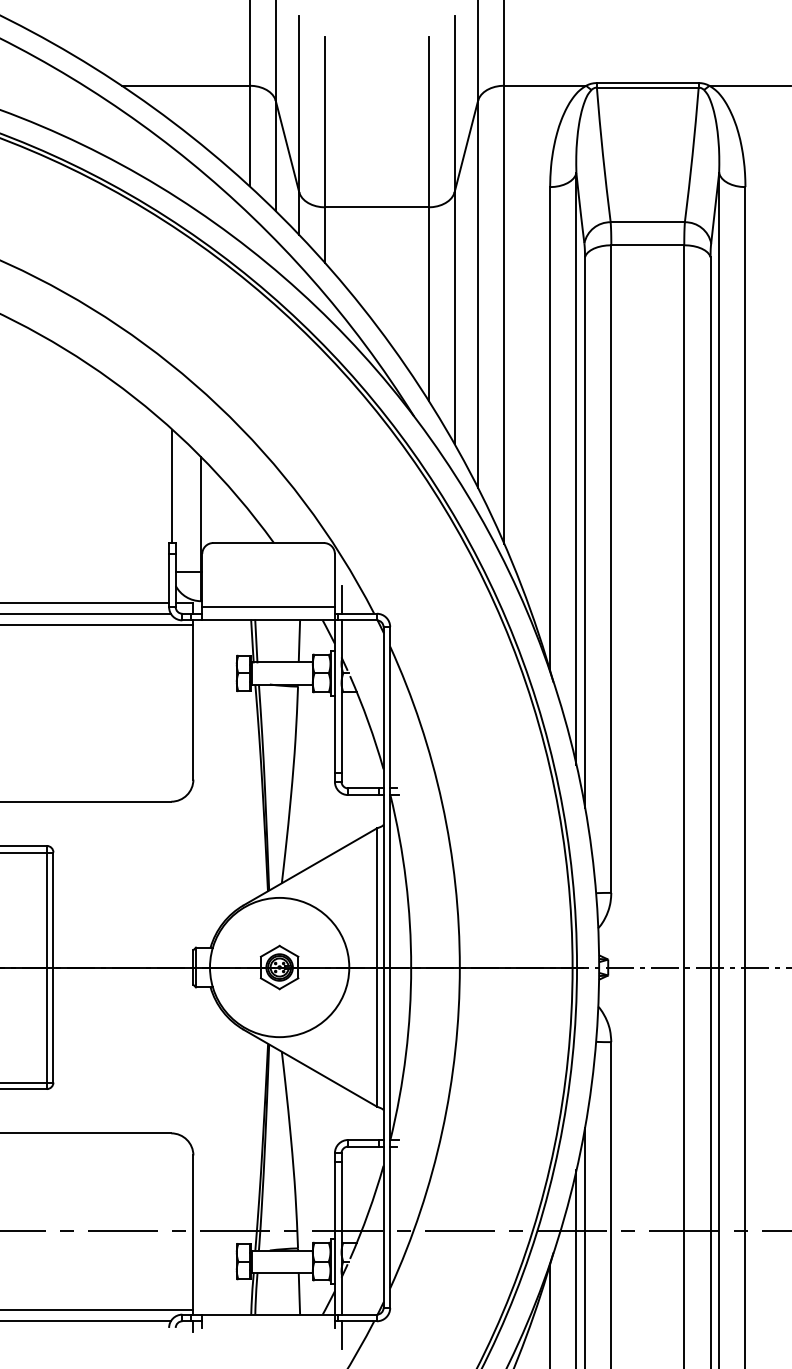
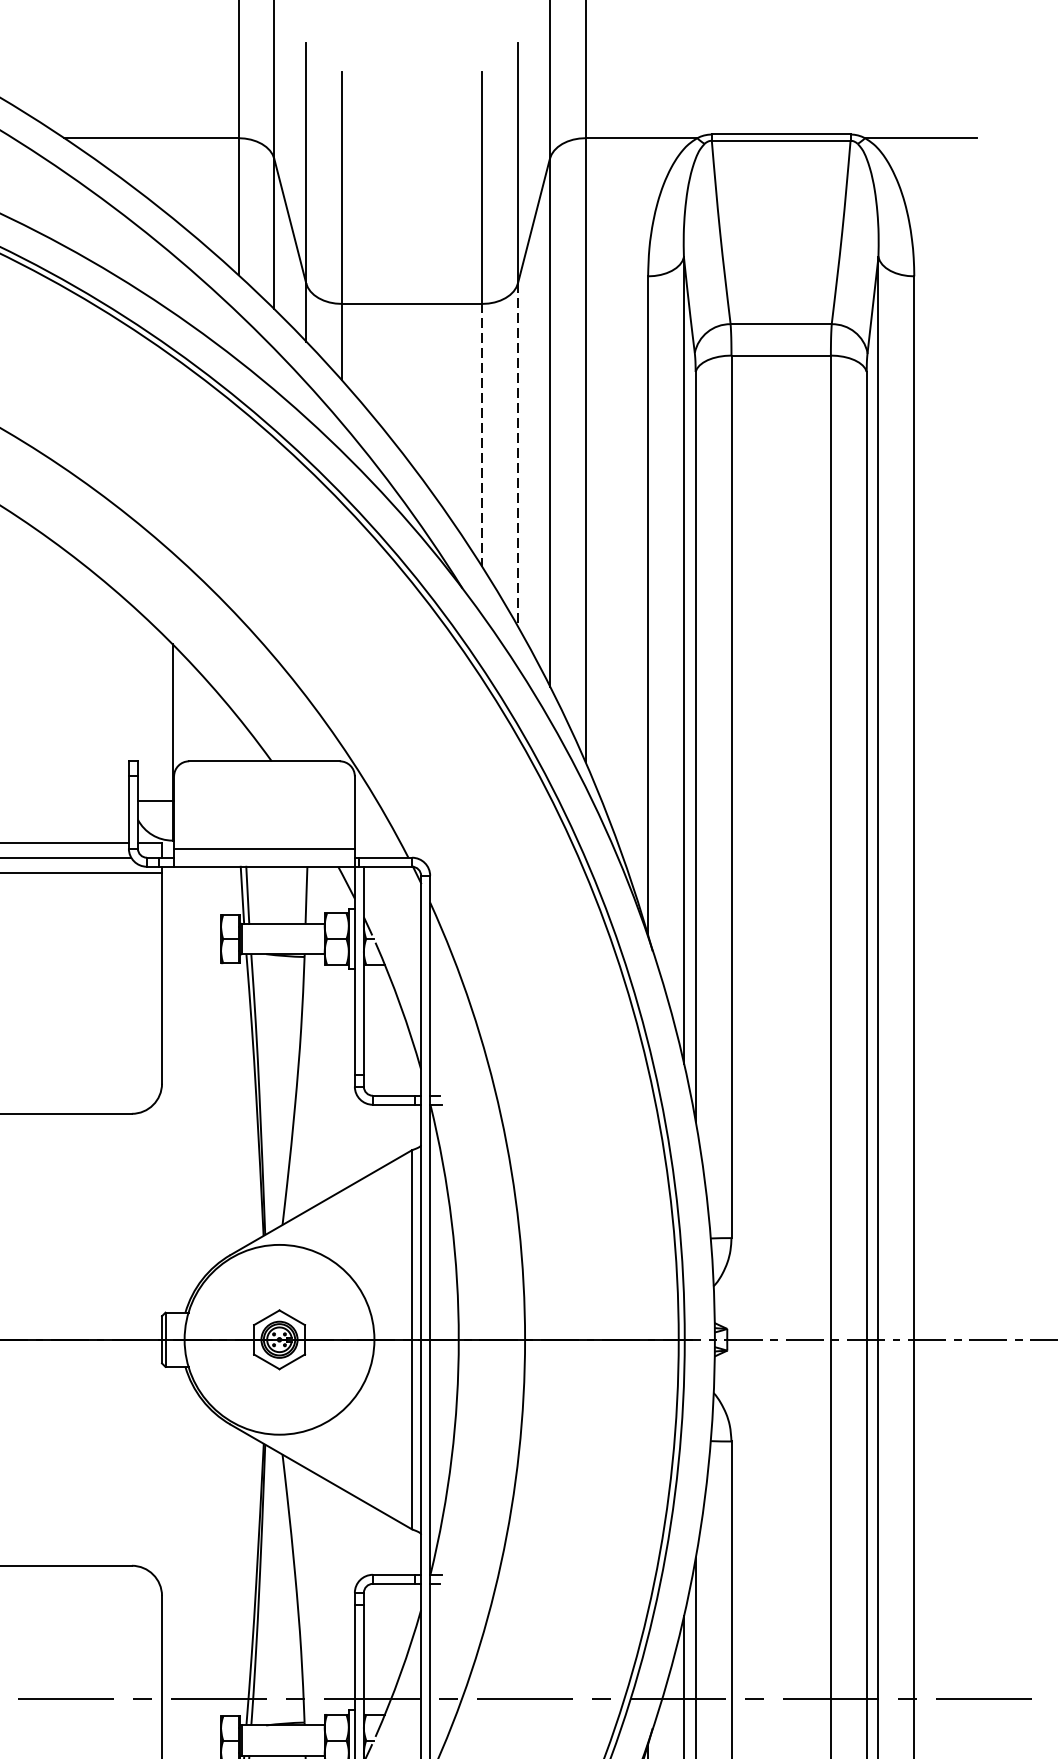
line: (428, 304) -> (482, 436), solid -> dashed
line: (454, 318) -> (517, 455), solid -> dashed
line: (172, 486) -> (133, 684), removed
line: (341, 599) -> (363, 838), removed

